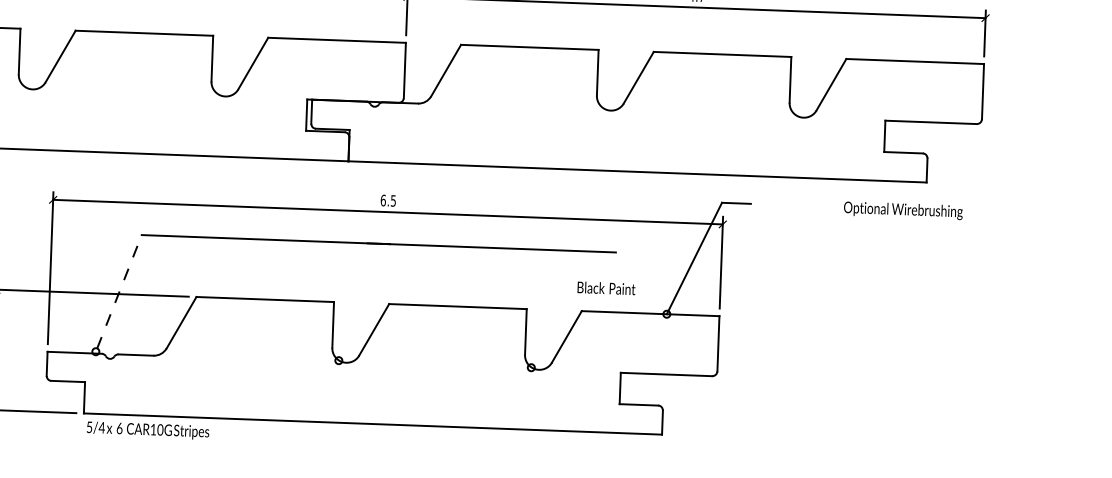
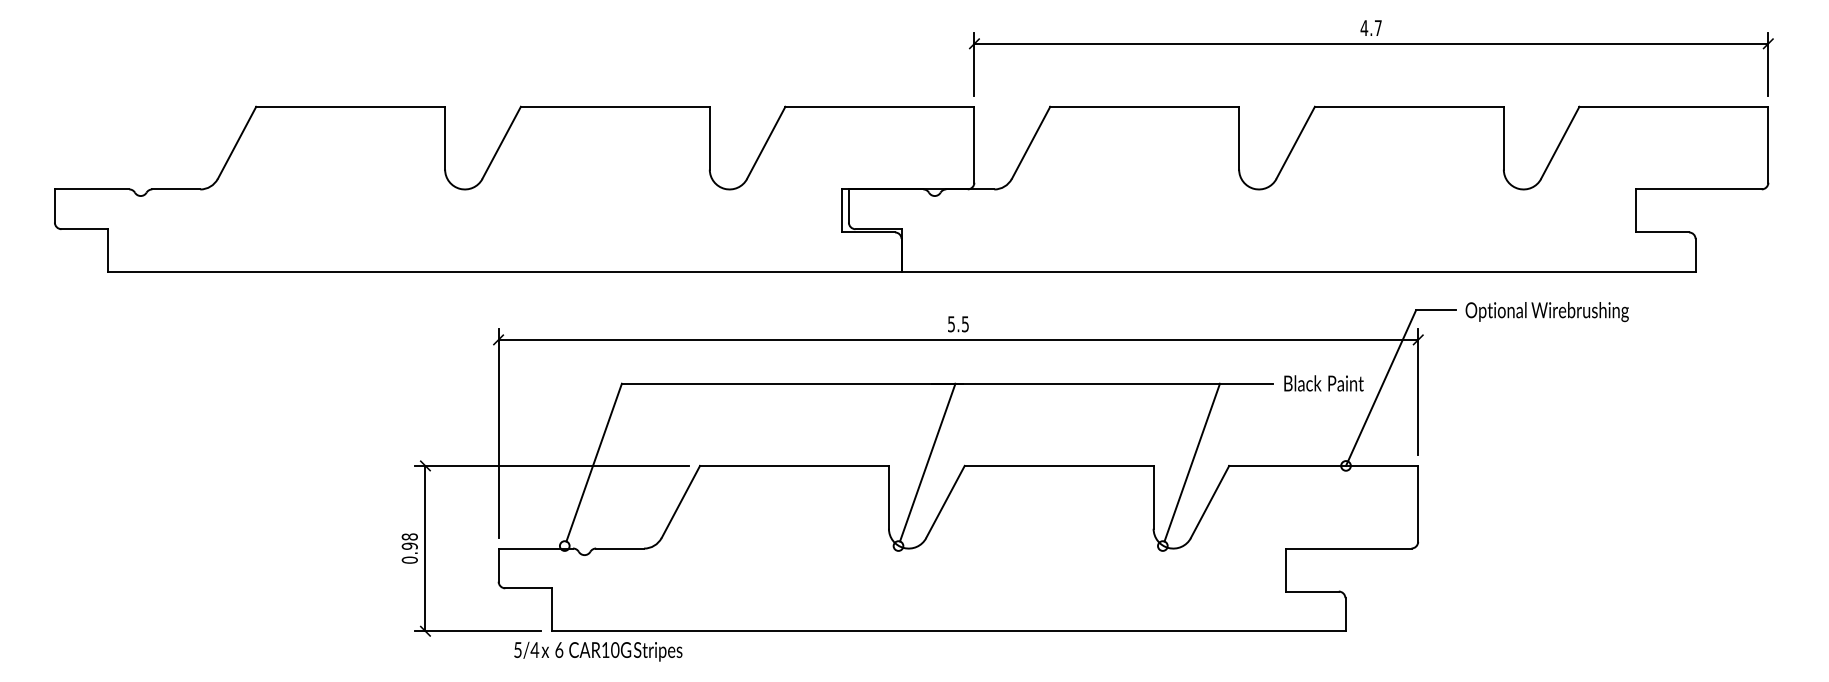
text: (383, 200) -> (951, 324), 6.5 -> 5.5
text: (902, 211) -> (1546, 312), moved
text: (606, 288) -> (1323, 383), moved
line: (119, 291) -> (594, 462), dashed -> solid
line: (362, 300) -> (927, 462), added
line: (554, 307) -> (1191, 462), added
text: (148, 430) -> (598, 651), moved

